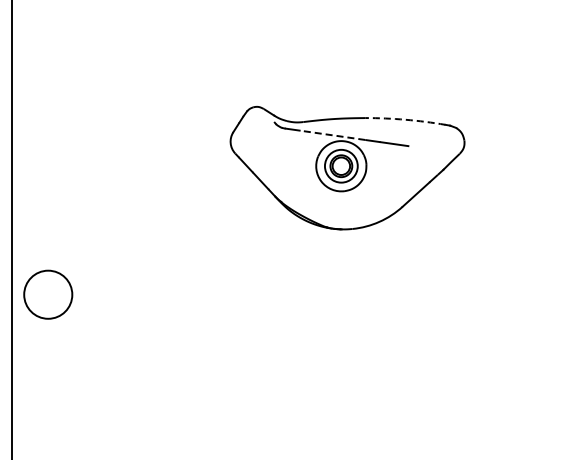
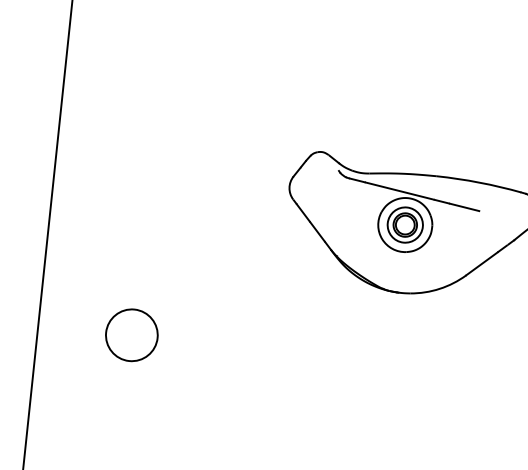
arc: (405, 119) -> (479, 182), dashed -> solid
line: (332, 135) -> (399, 191), dashed -> solid
circle: (48, 294) -> (132, 335), moved

